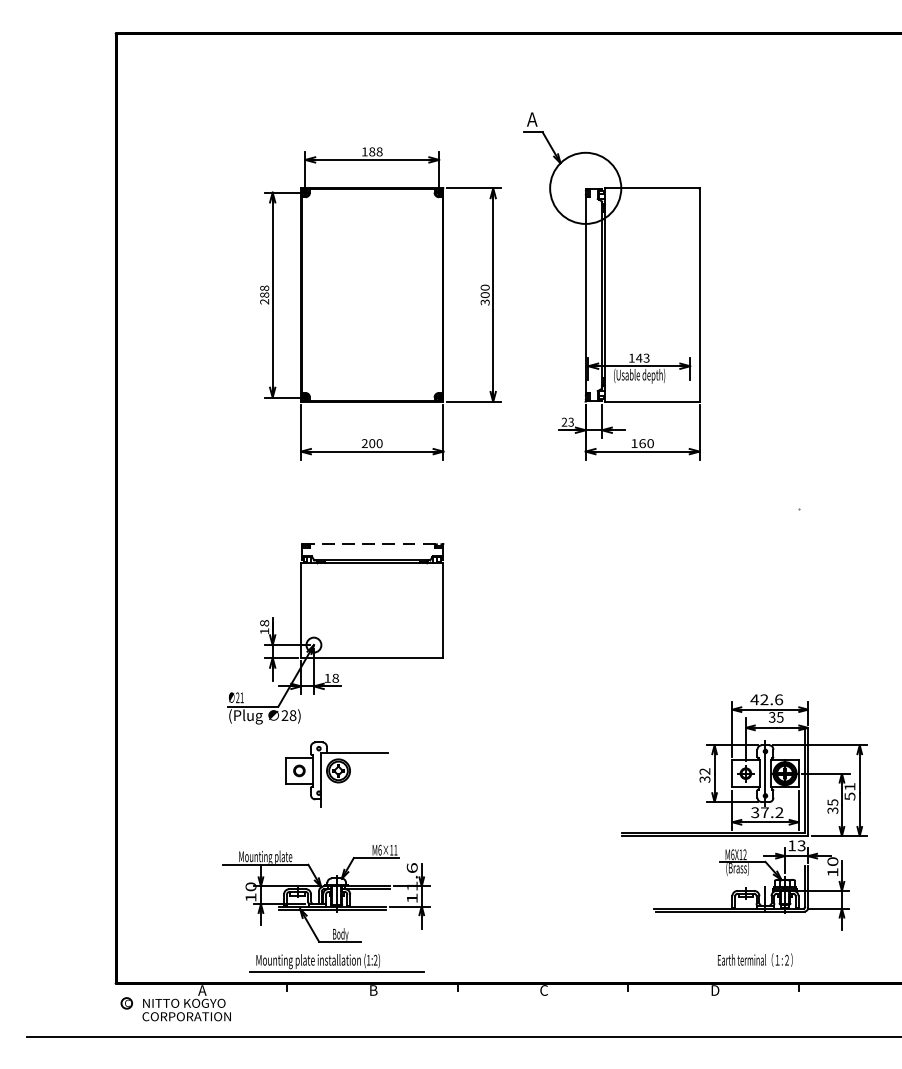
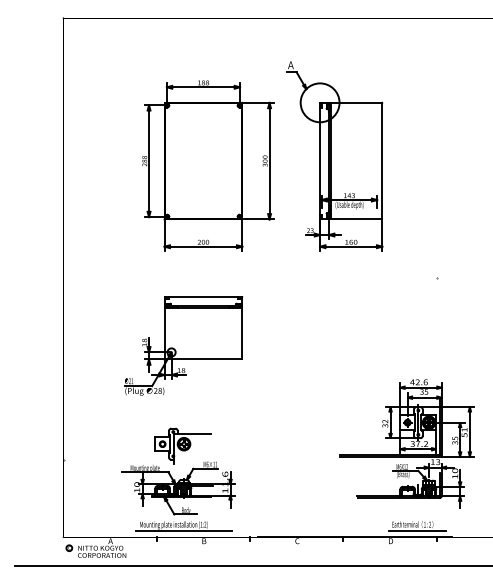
line: (372, 544) -> (203, 297), dashed -> solid
part: (335, 773) -> (182, 445), moved
line: (762, 972) -> (416, 531), added

